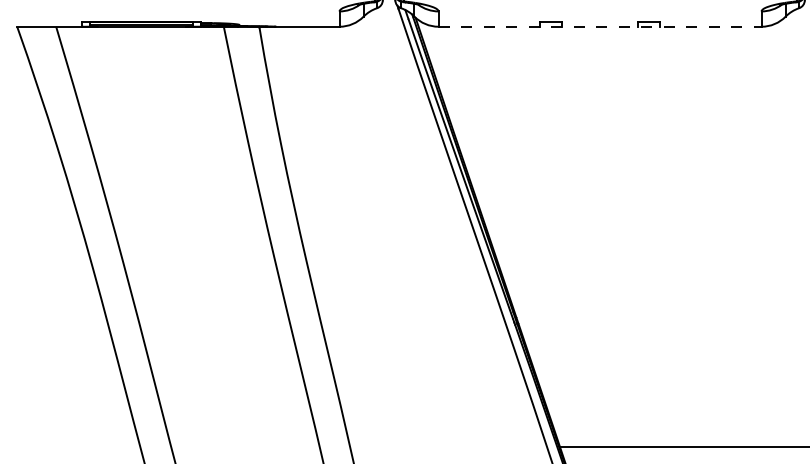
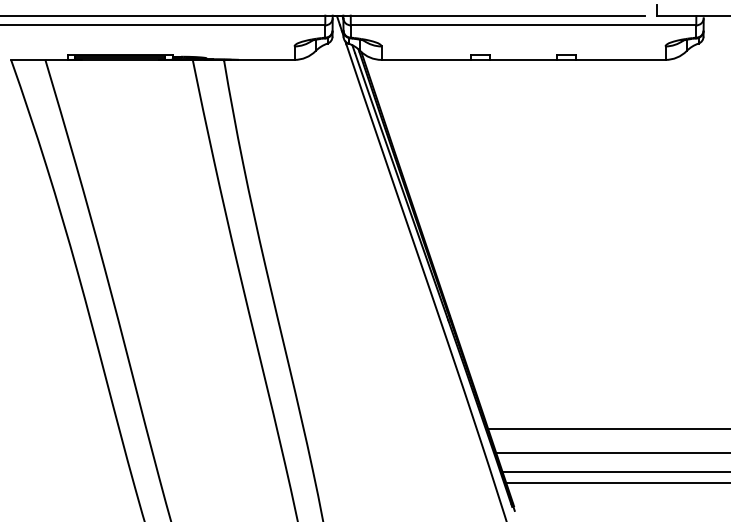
line: (600, 26) -> (523, 59), dashed -> solid

